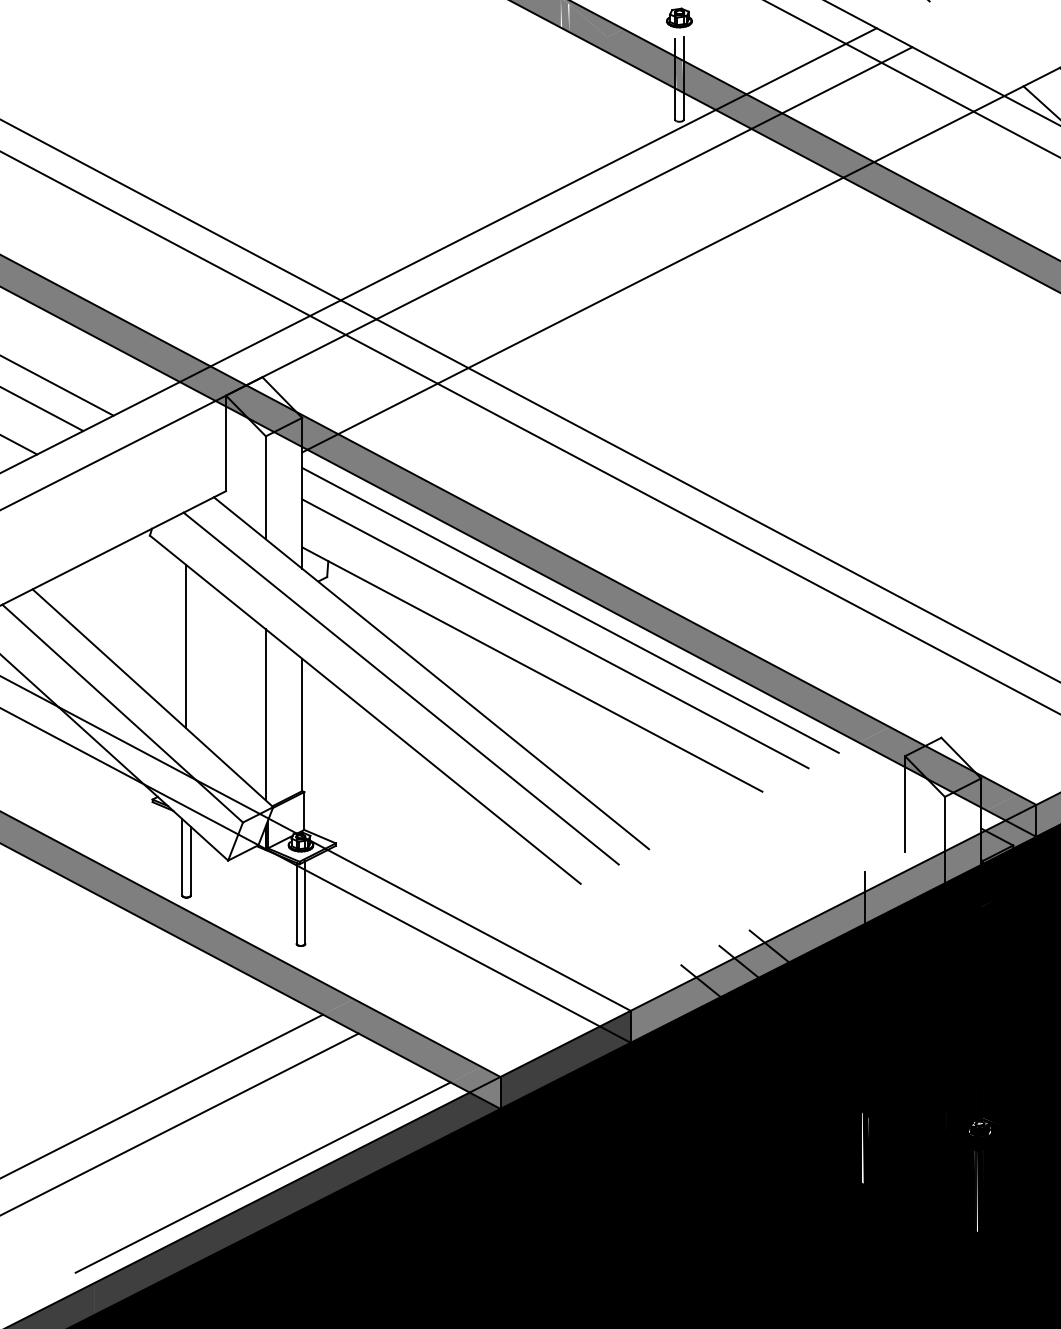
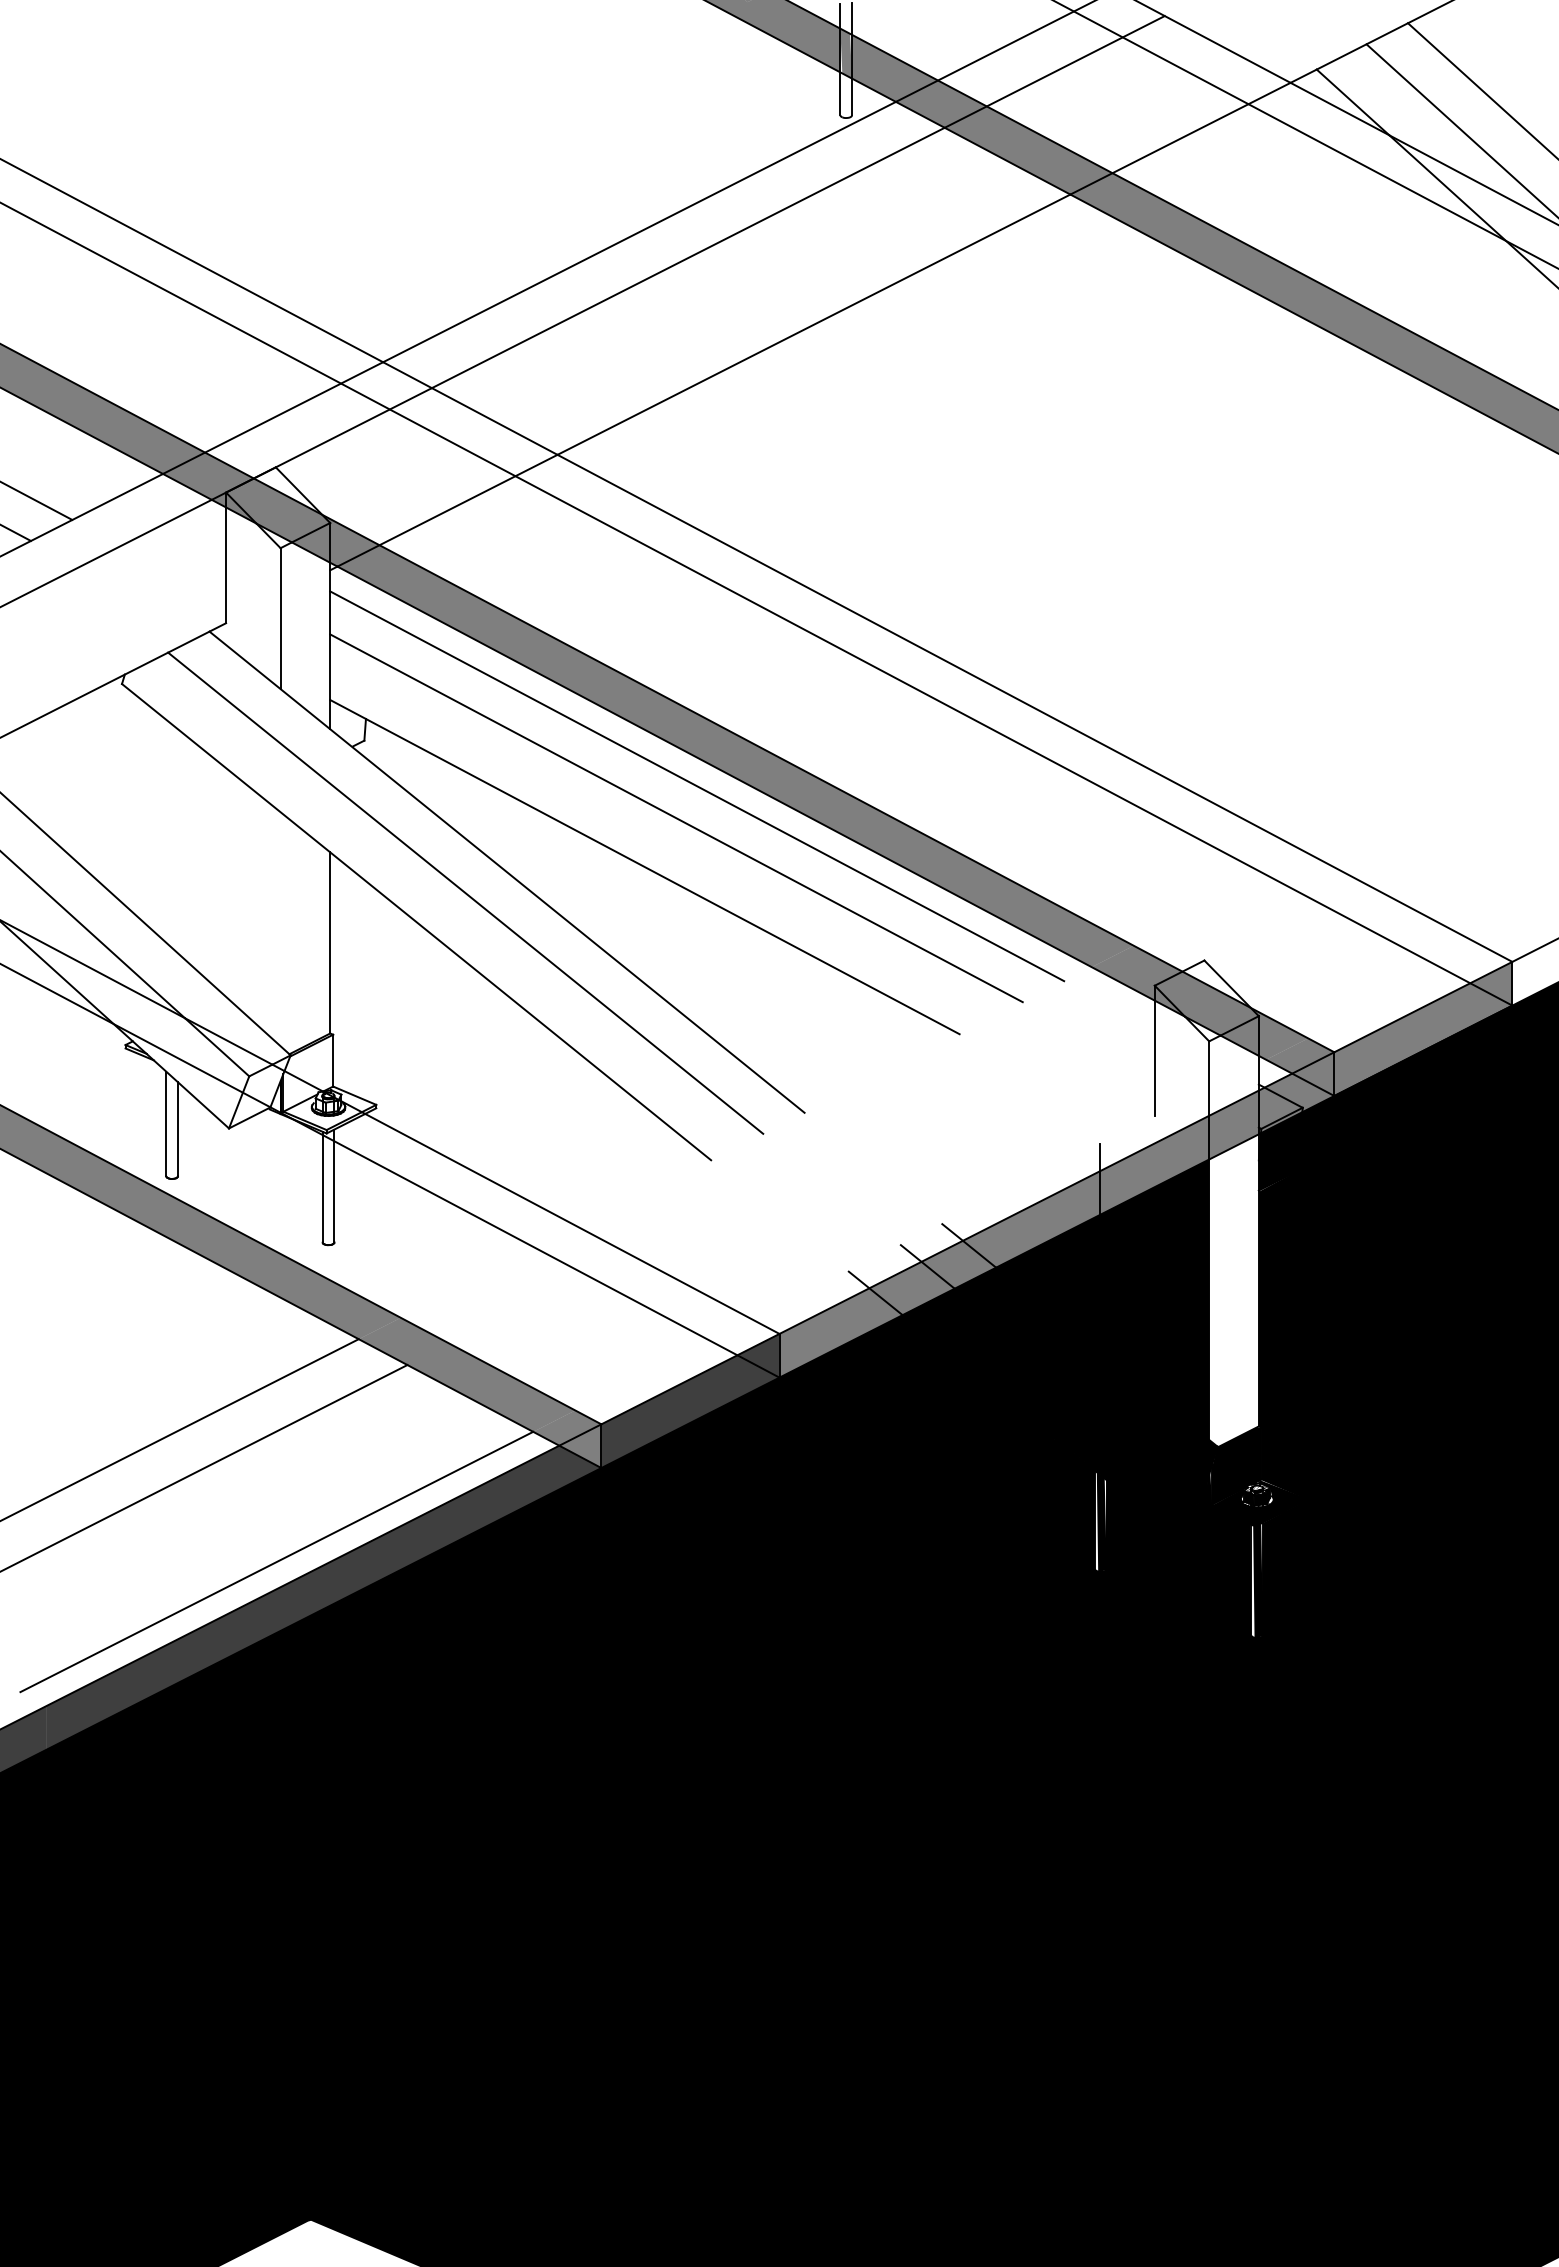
line: (186, 646) -> (171, 835), removed
line: (265, 715) -> (280, 929), removed
fill: (962, 979) -> (1233, 1290), removed

